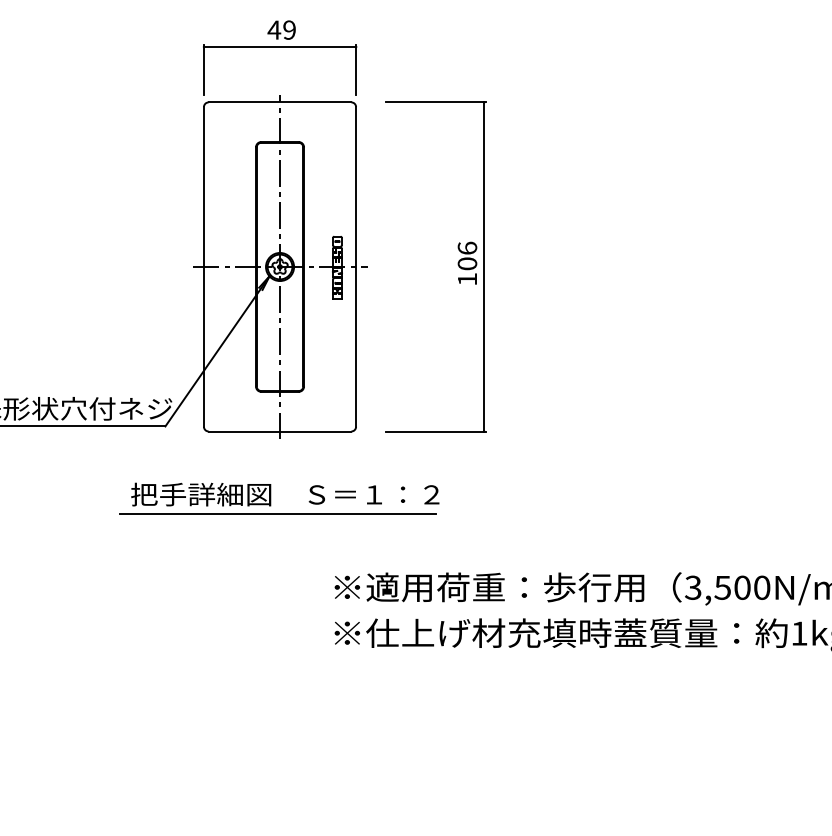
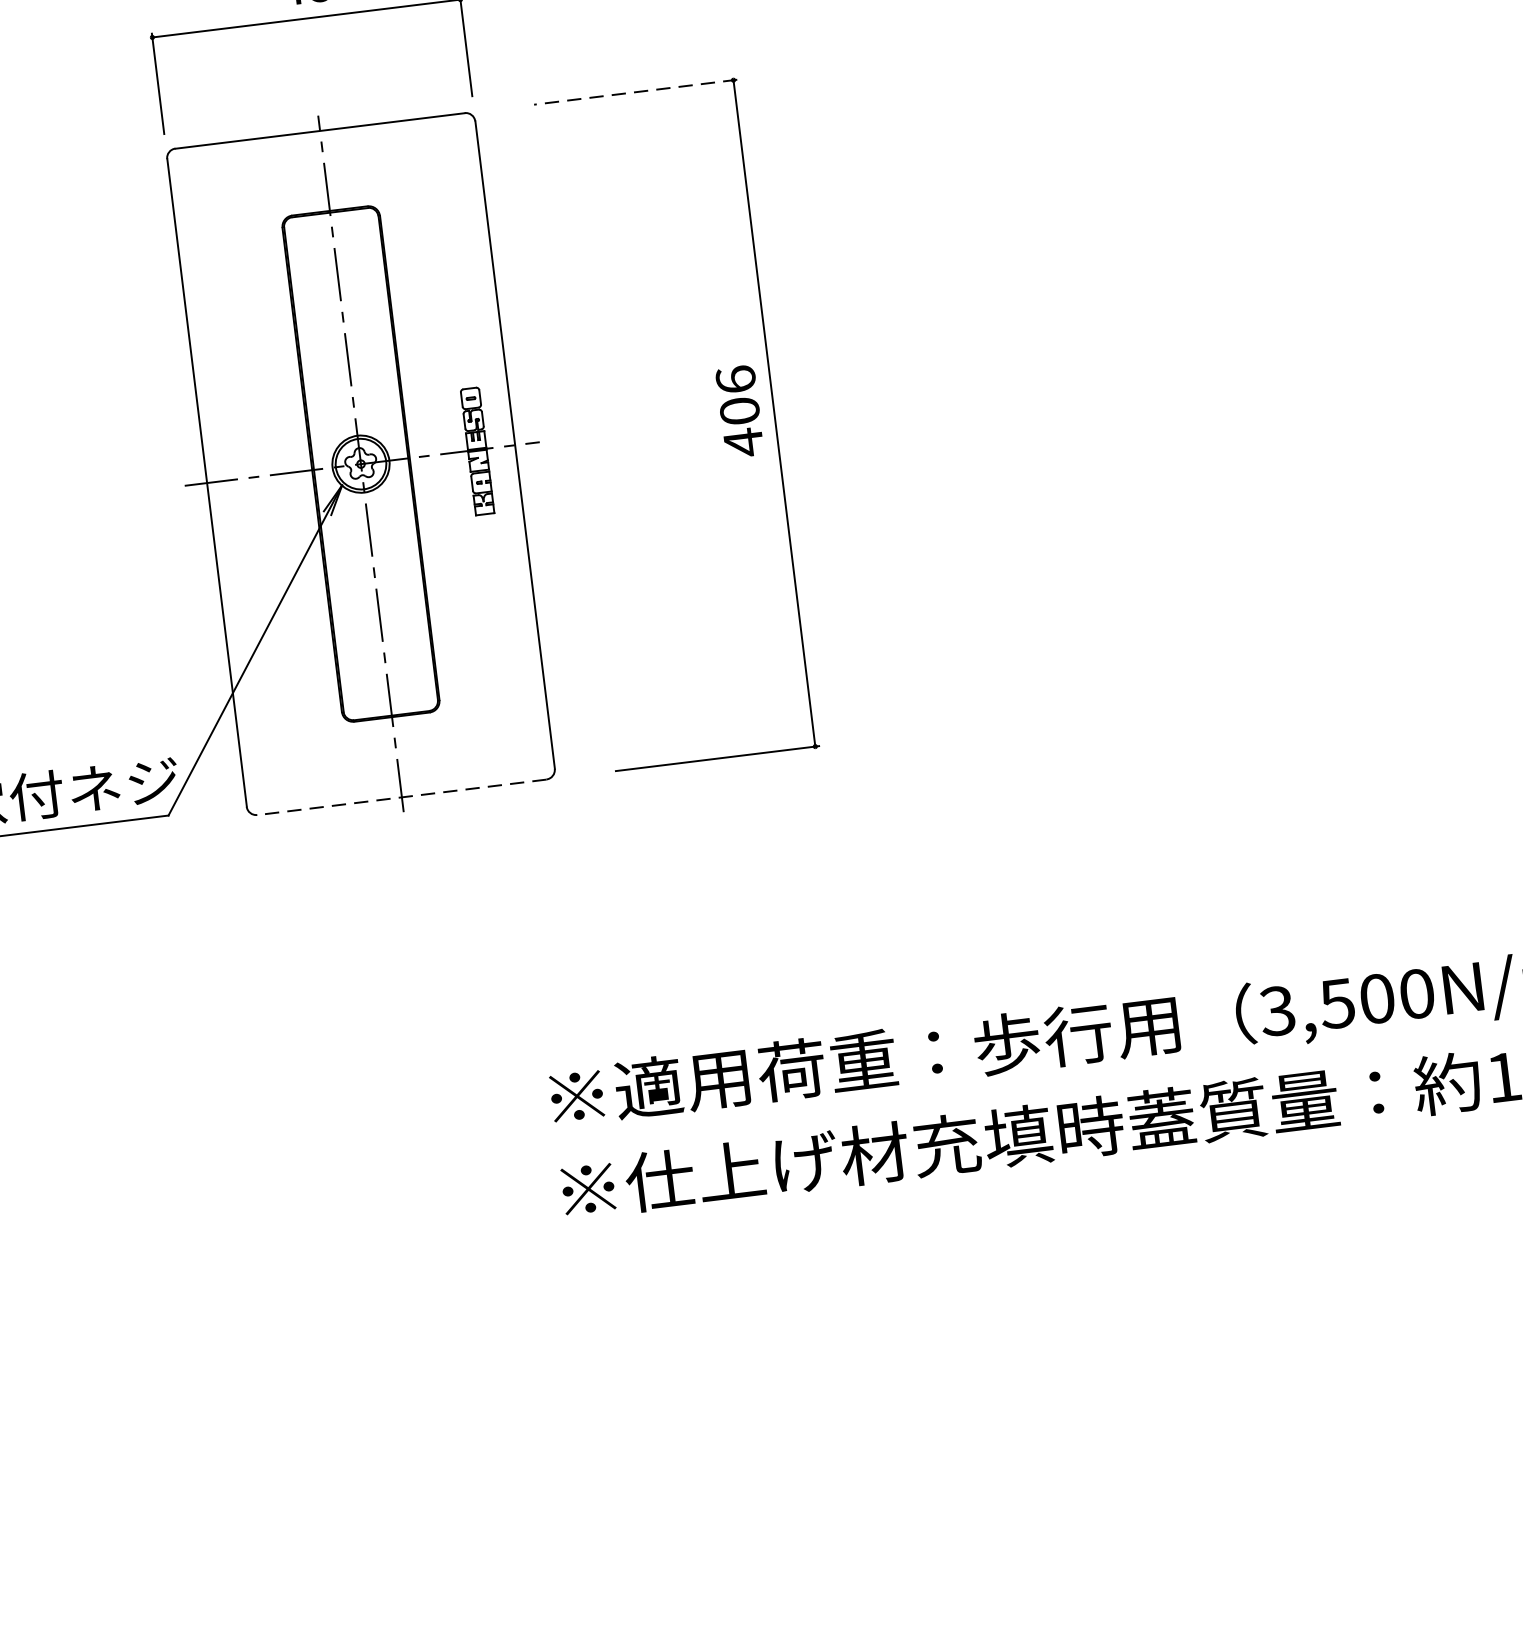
line: (435, 102) -> (634, 92), solid -> dashed
text: (467, 279) -> (743, 442), 106 -> 406
line: (279, 431) -> (400, 797), solid -> dashed
part: (271, 498) -> (401, 935), removed

